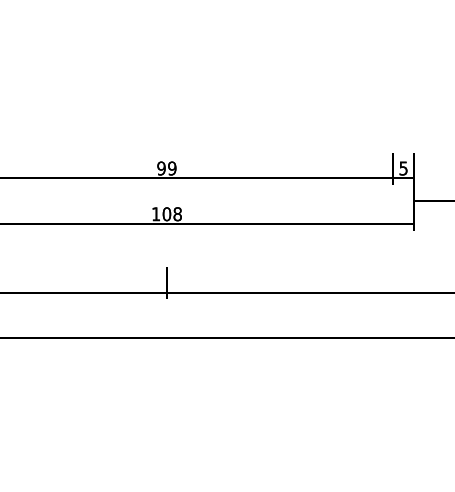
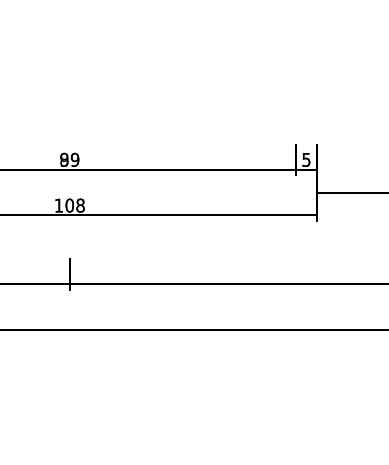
text: (161, 168) -> (64, 159), 99 -> 89

